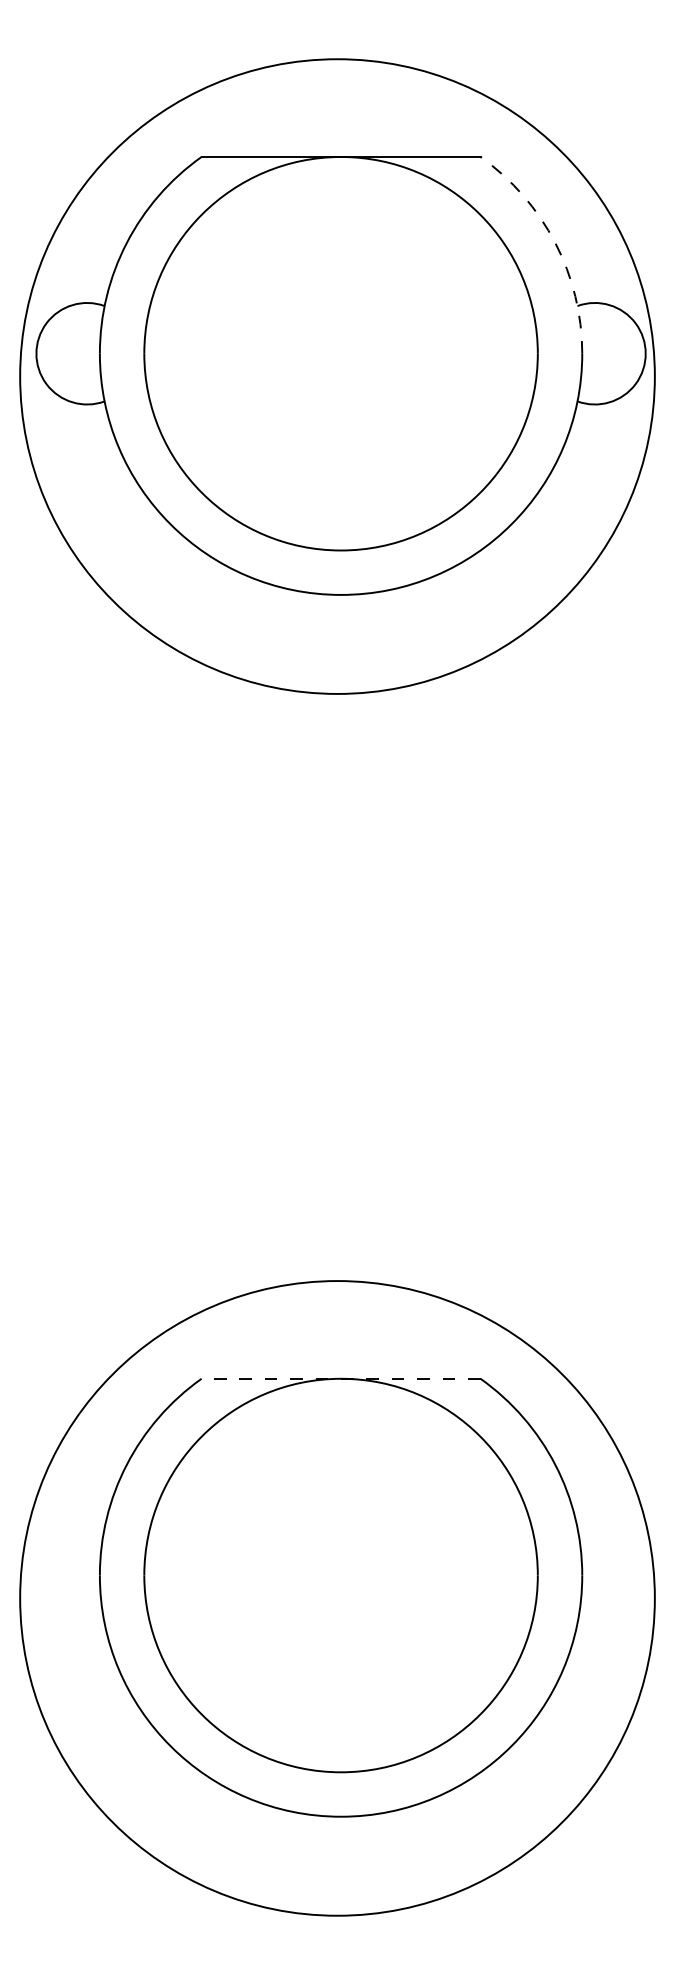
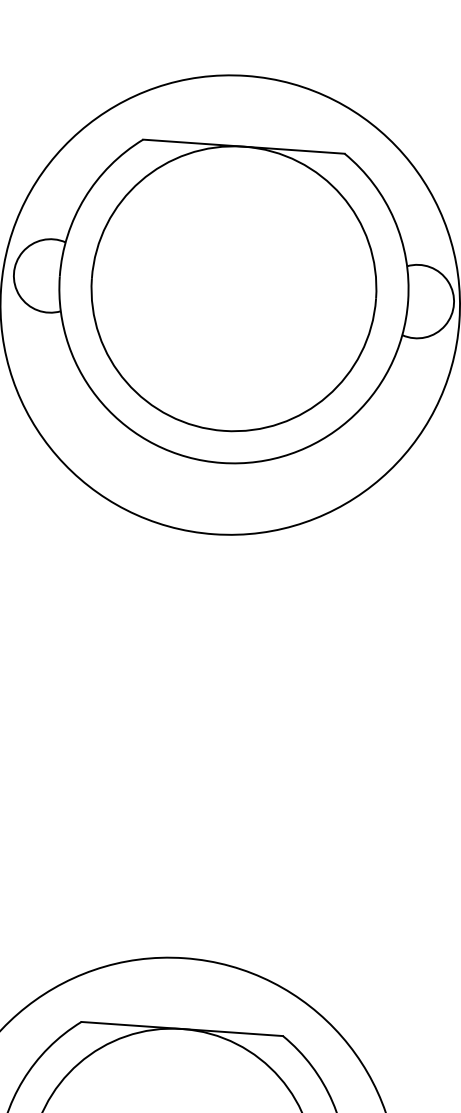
arc: (555, 243) -> (394, 220), dashed -> solid
line: (341, 1378) -> (182, 1028), dashed -> solid

